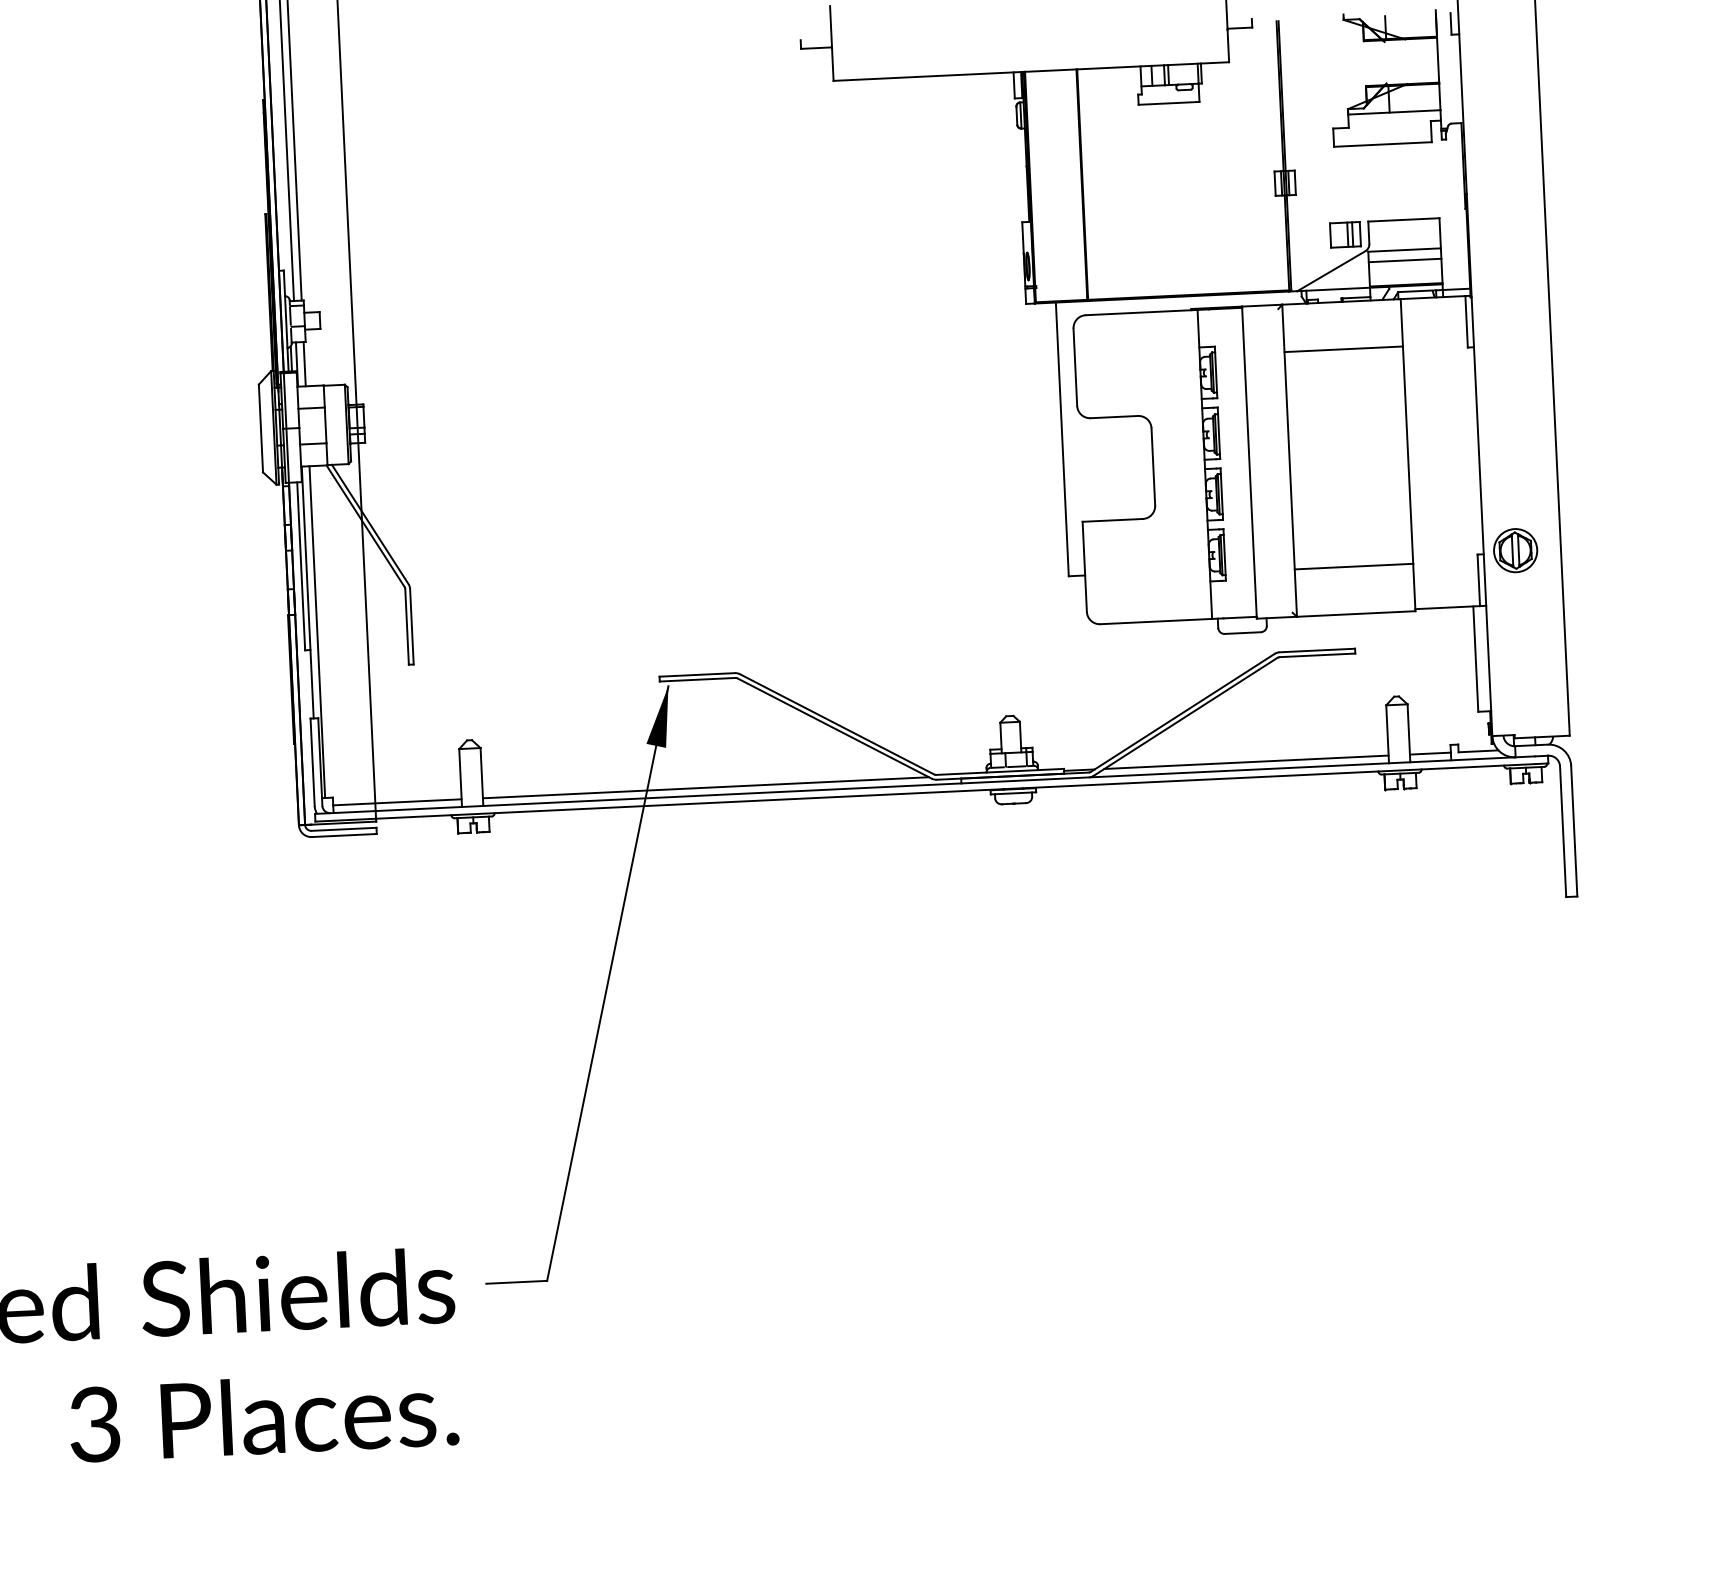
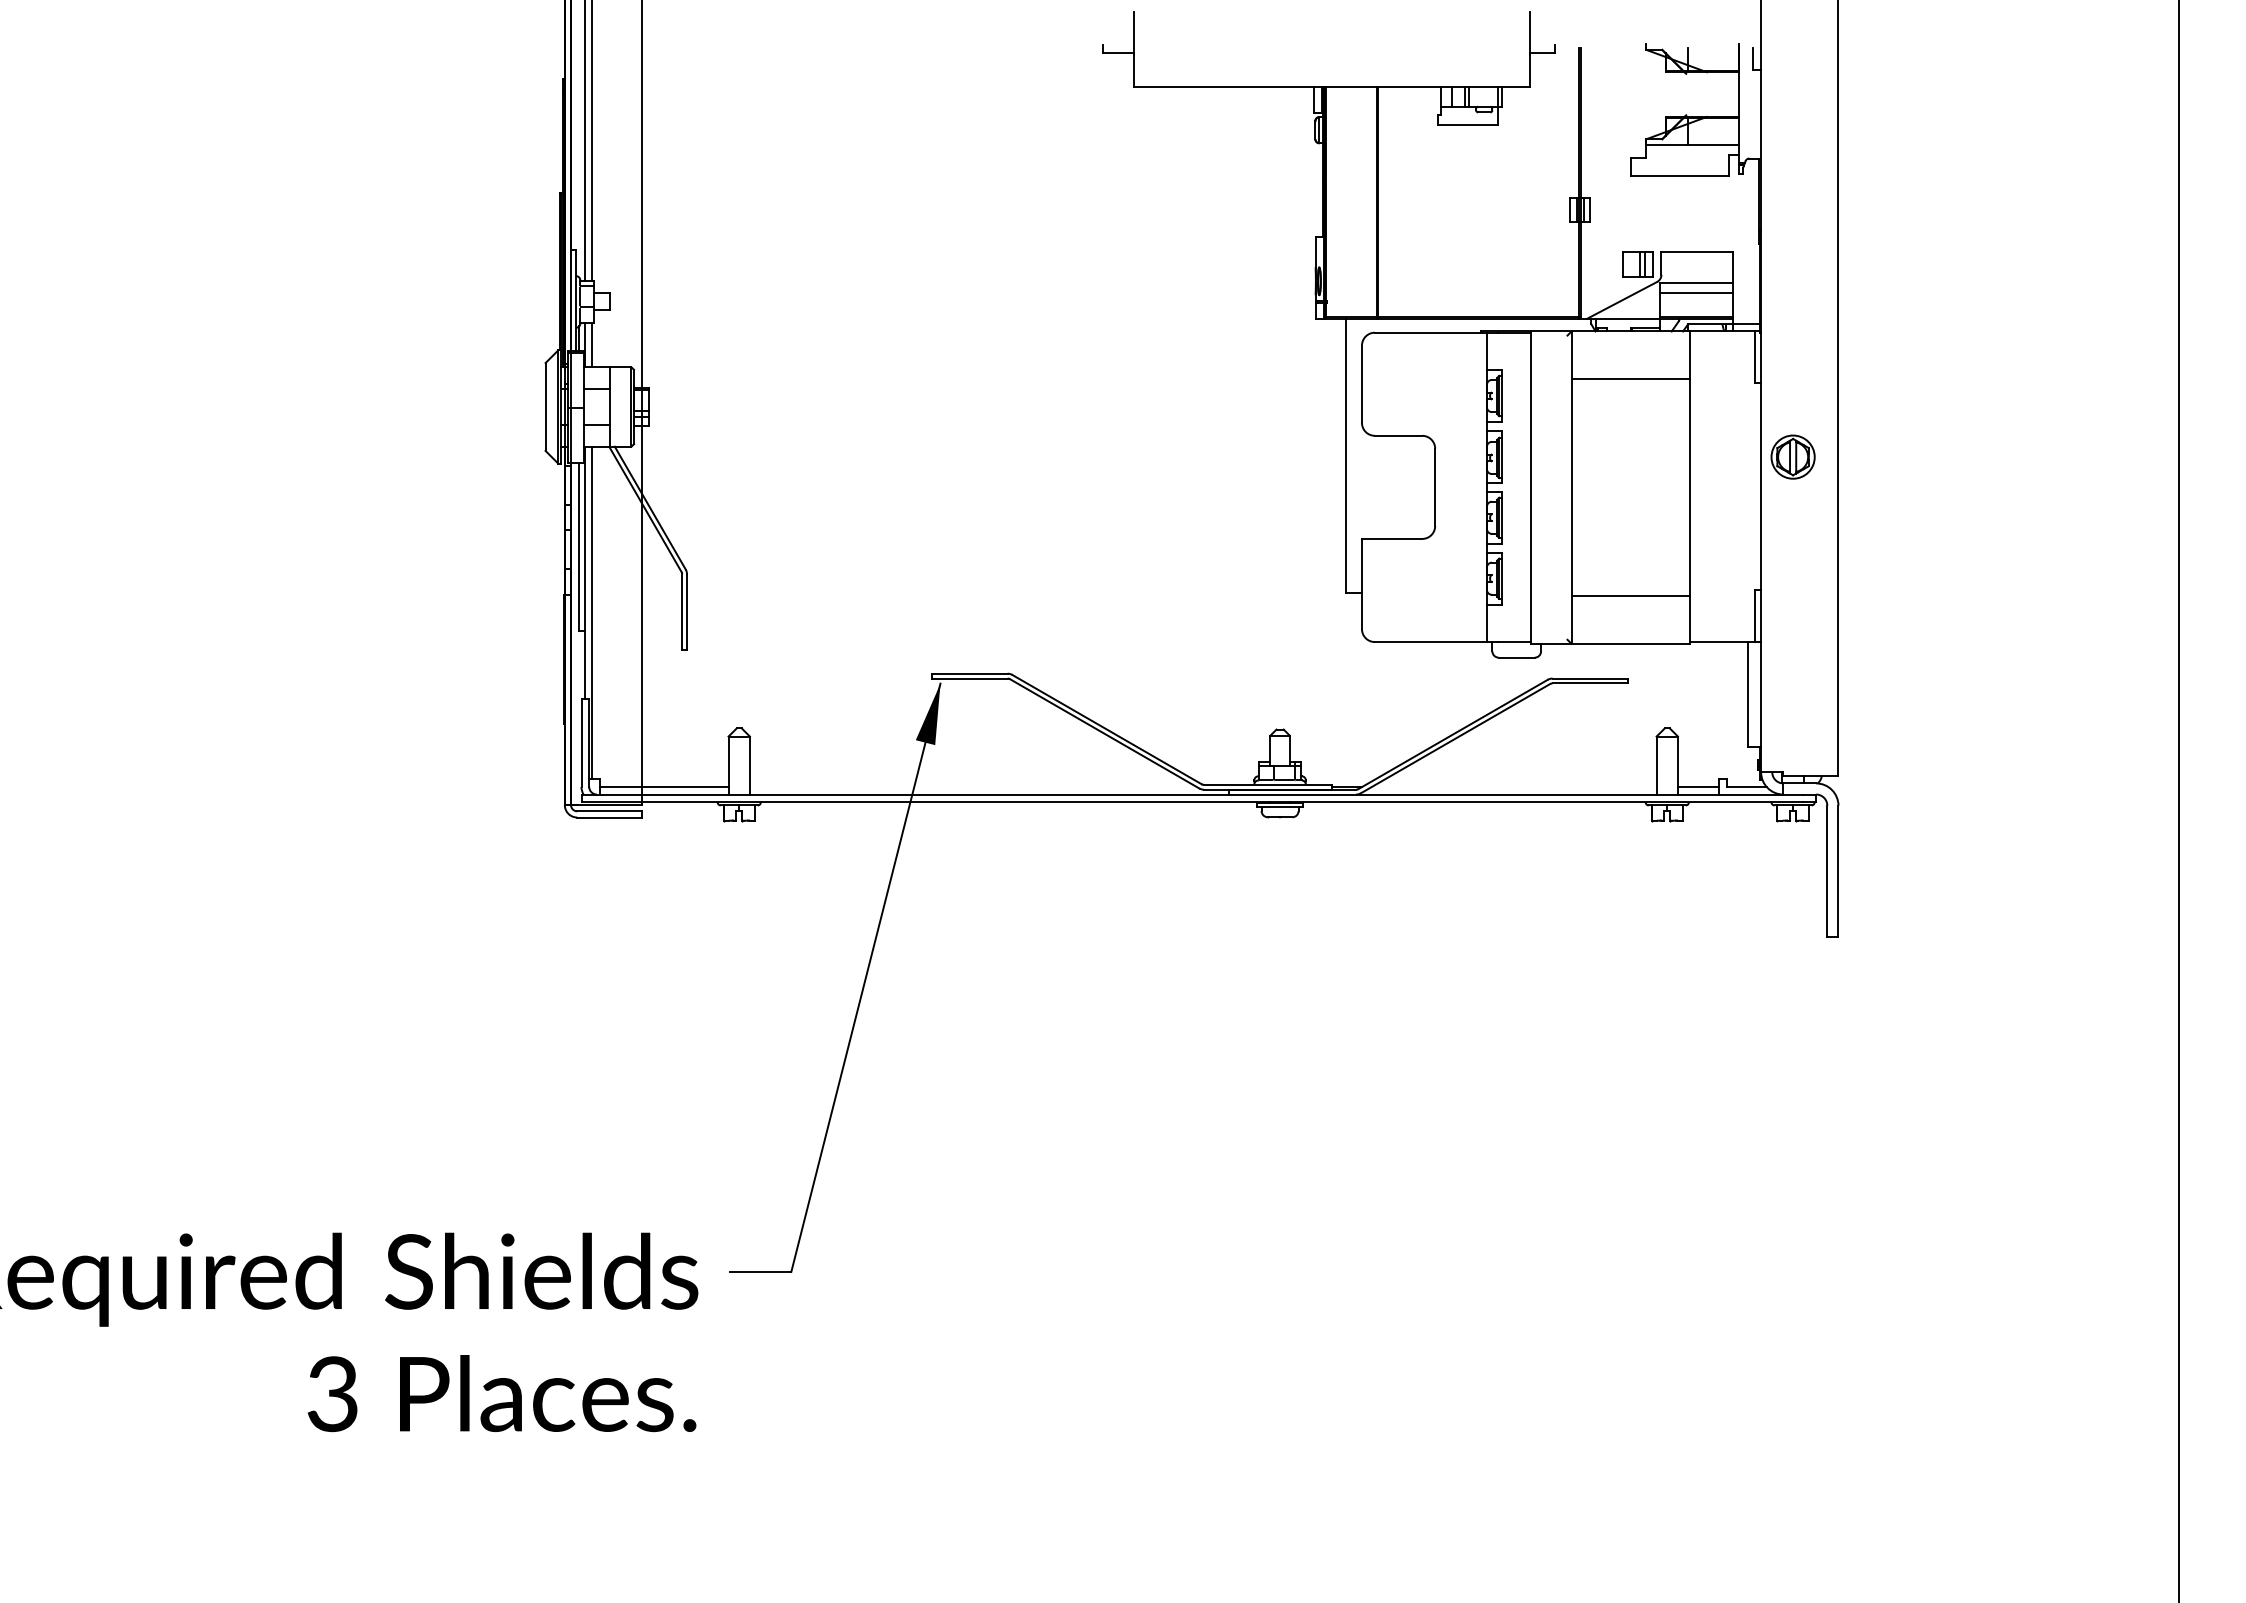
part: (1514, 550) -> (1792, 456), moved
line: (1246, 761) -> (1514, 786), removed
line: (705, 787) -> (972, 786), removed

